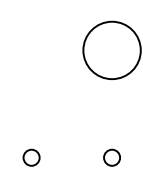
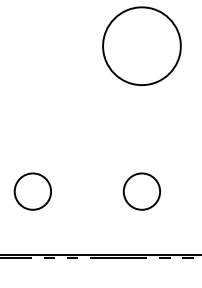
circle: (31, 157) -> (32, 191), size x1.67
circle: (111, 157) -> (141, 191), size x1.67

